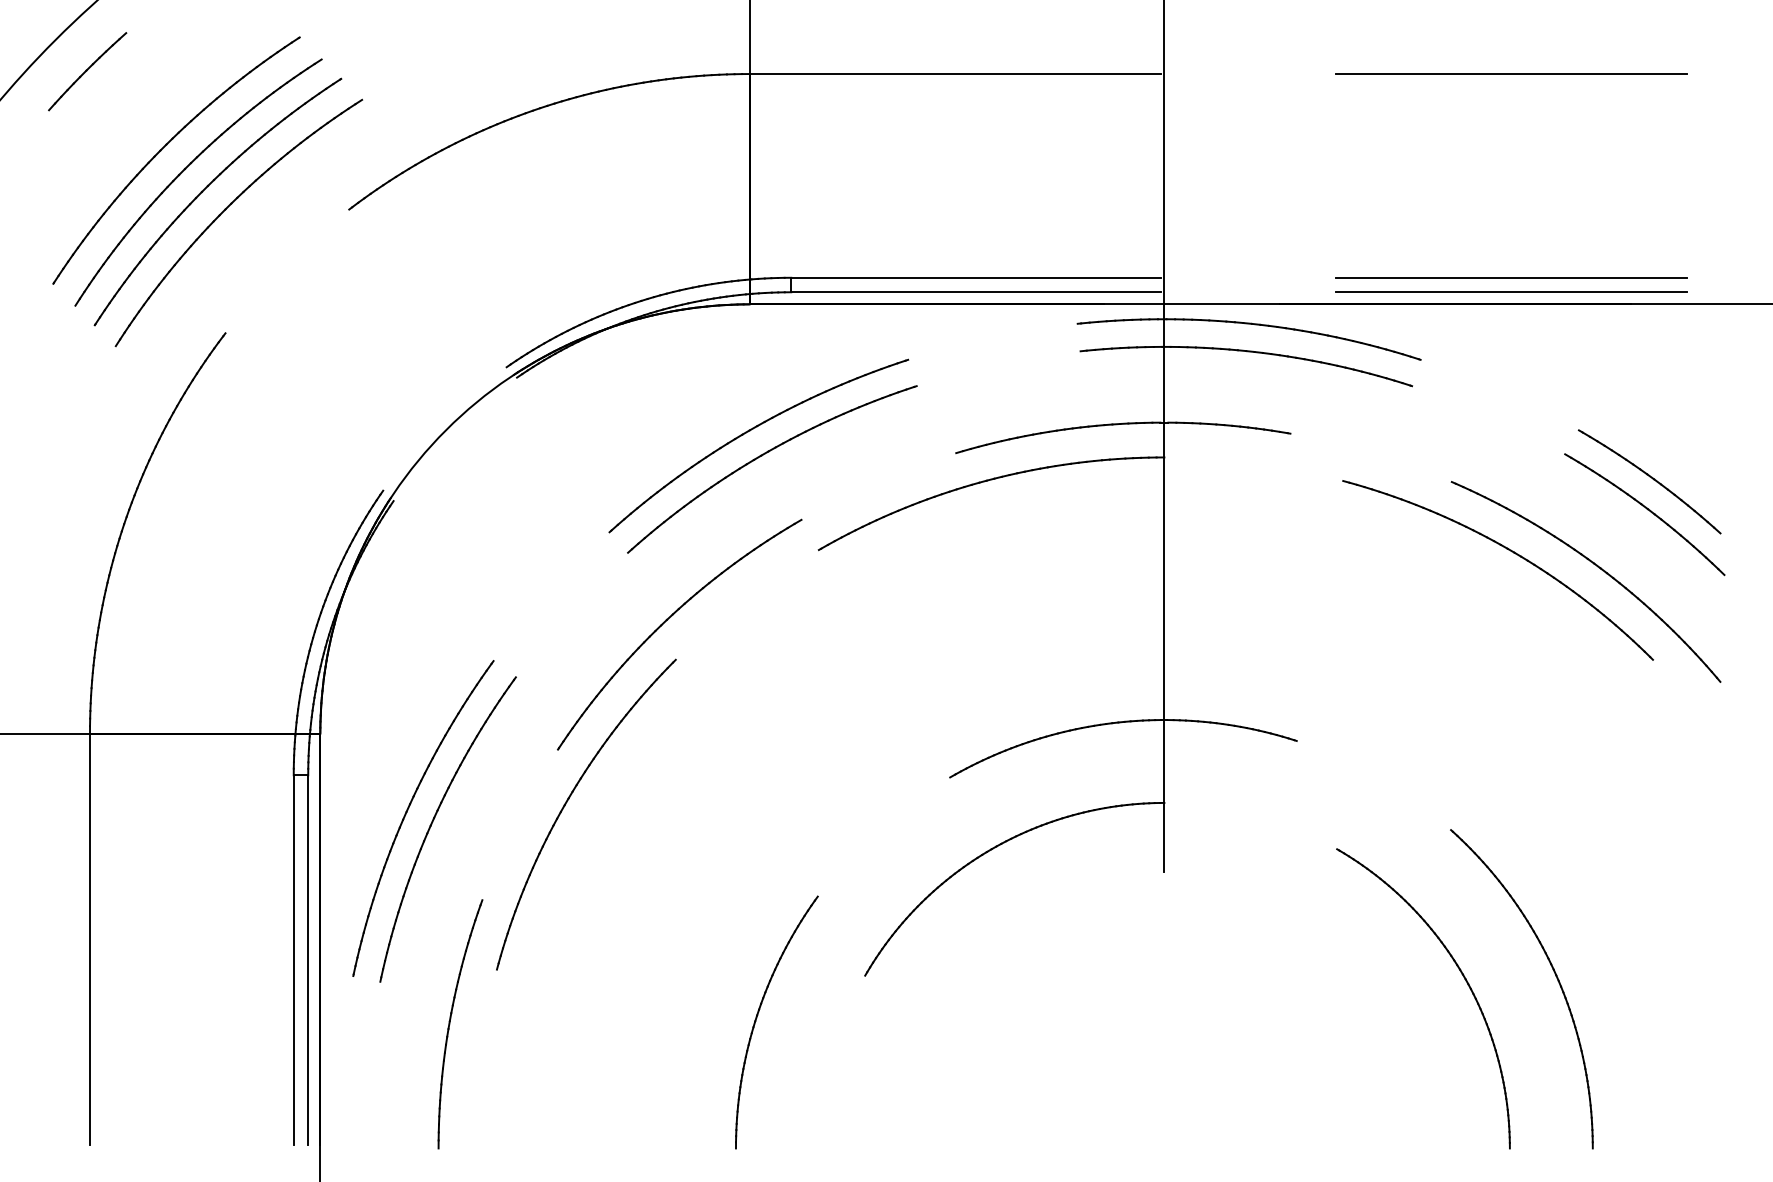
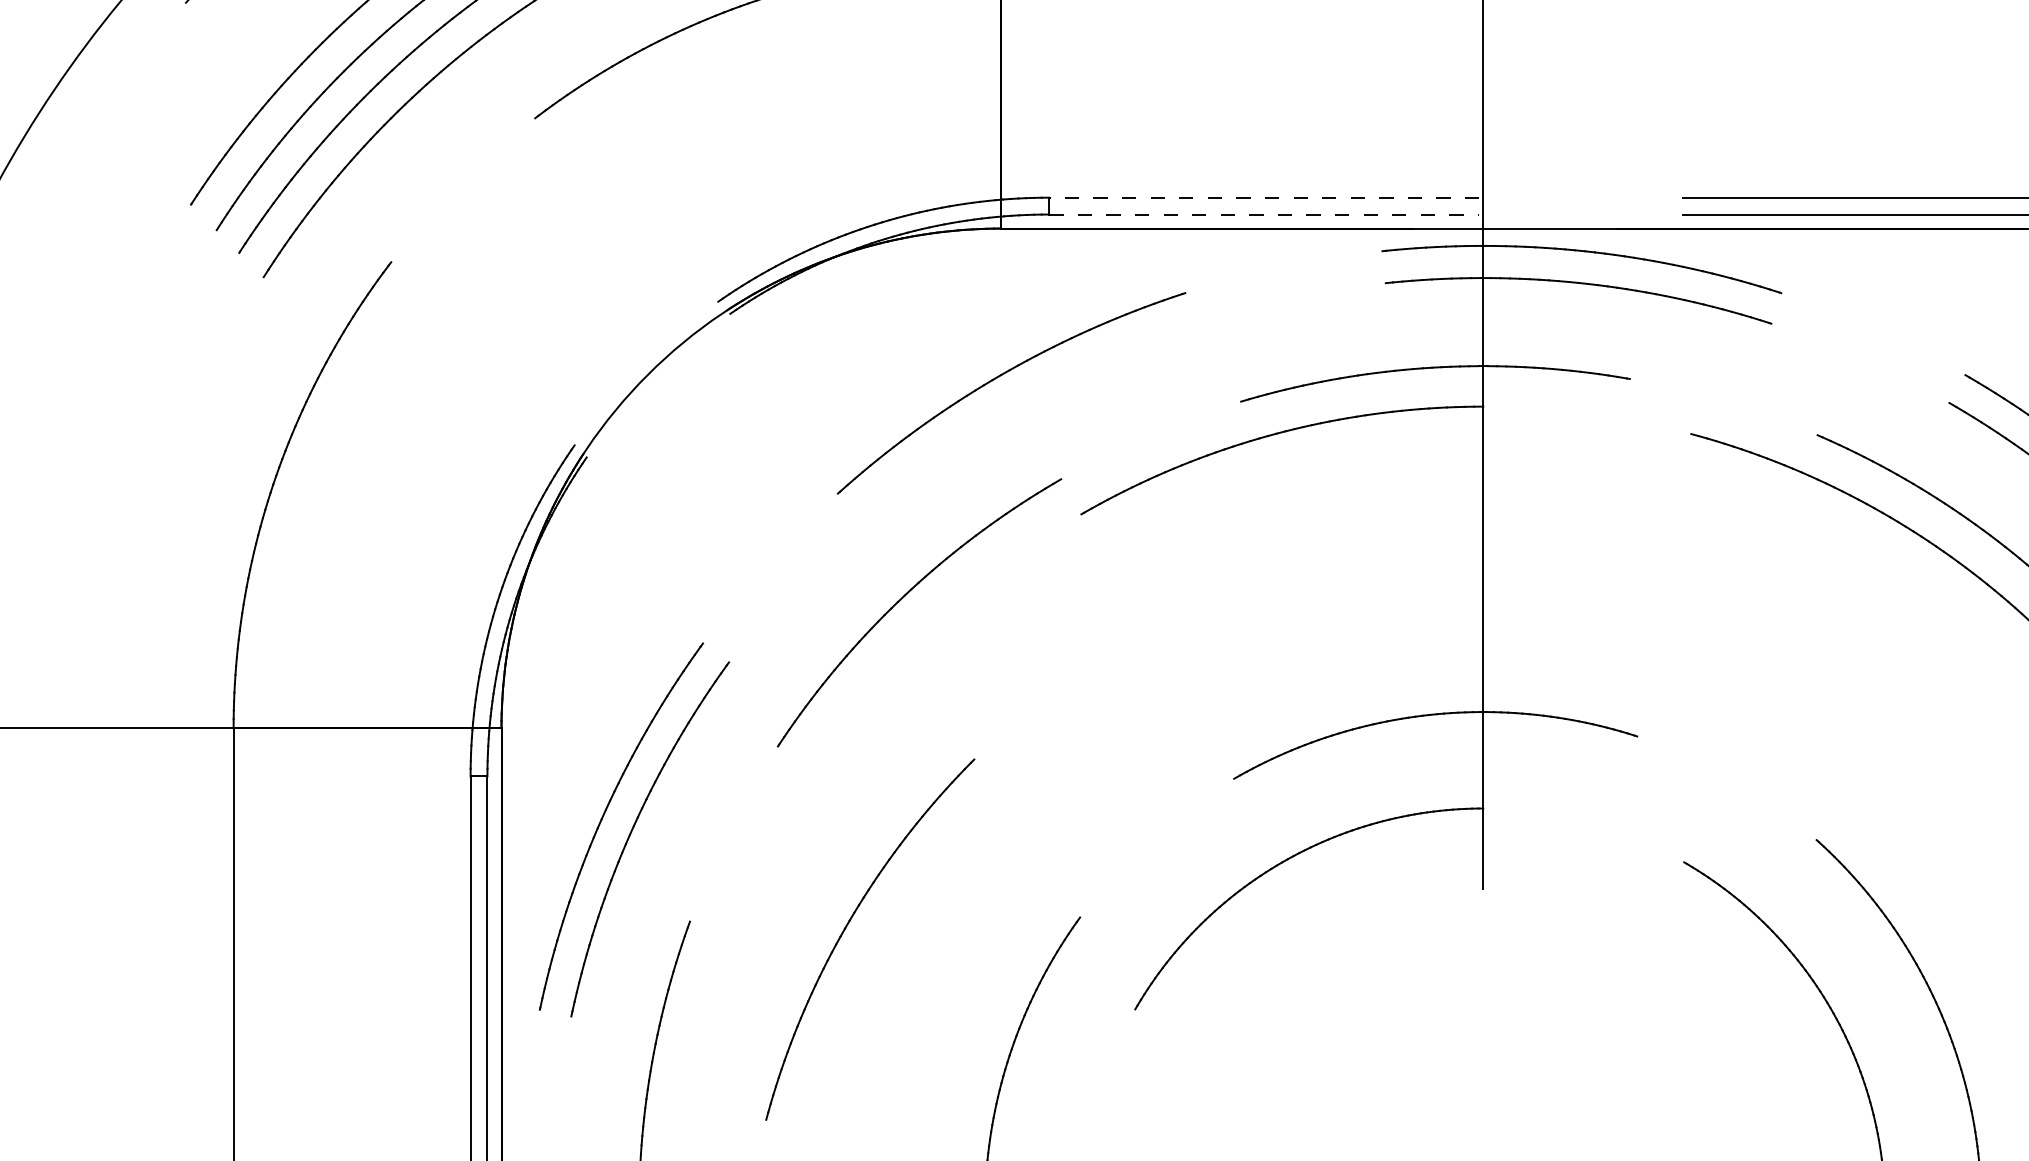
line: (976, 277) -> (1264, 197), solid -> dashed
line: (976, 292) -> (1264, 214), solid -> dashed
part: (762, 456) -> (1015, 405), removed
part: (566, 804) -> (847, 927), moved

